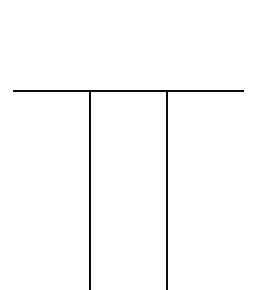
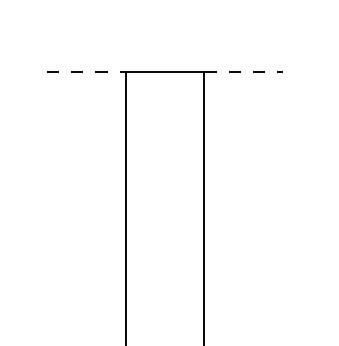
line: (52, 91) -> (87, 72), solid -> dashed
line: (206, 91) -> (244, 72), solid -> dashed

